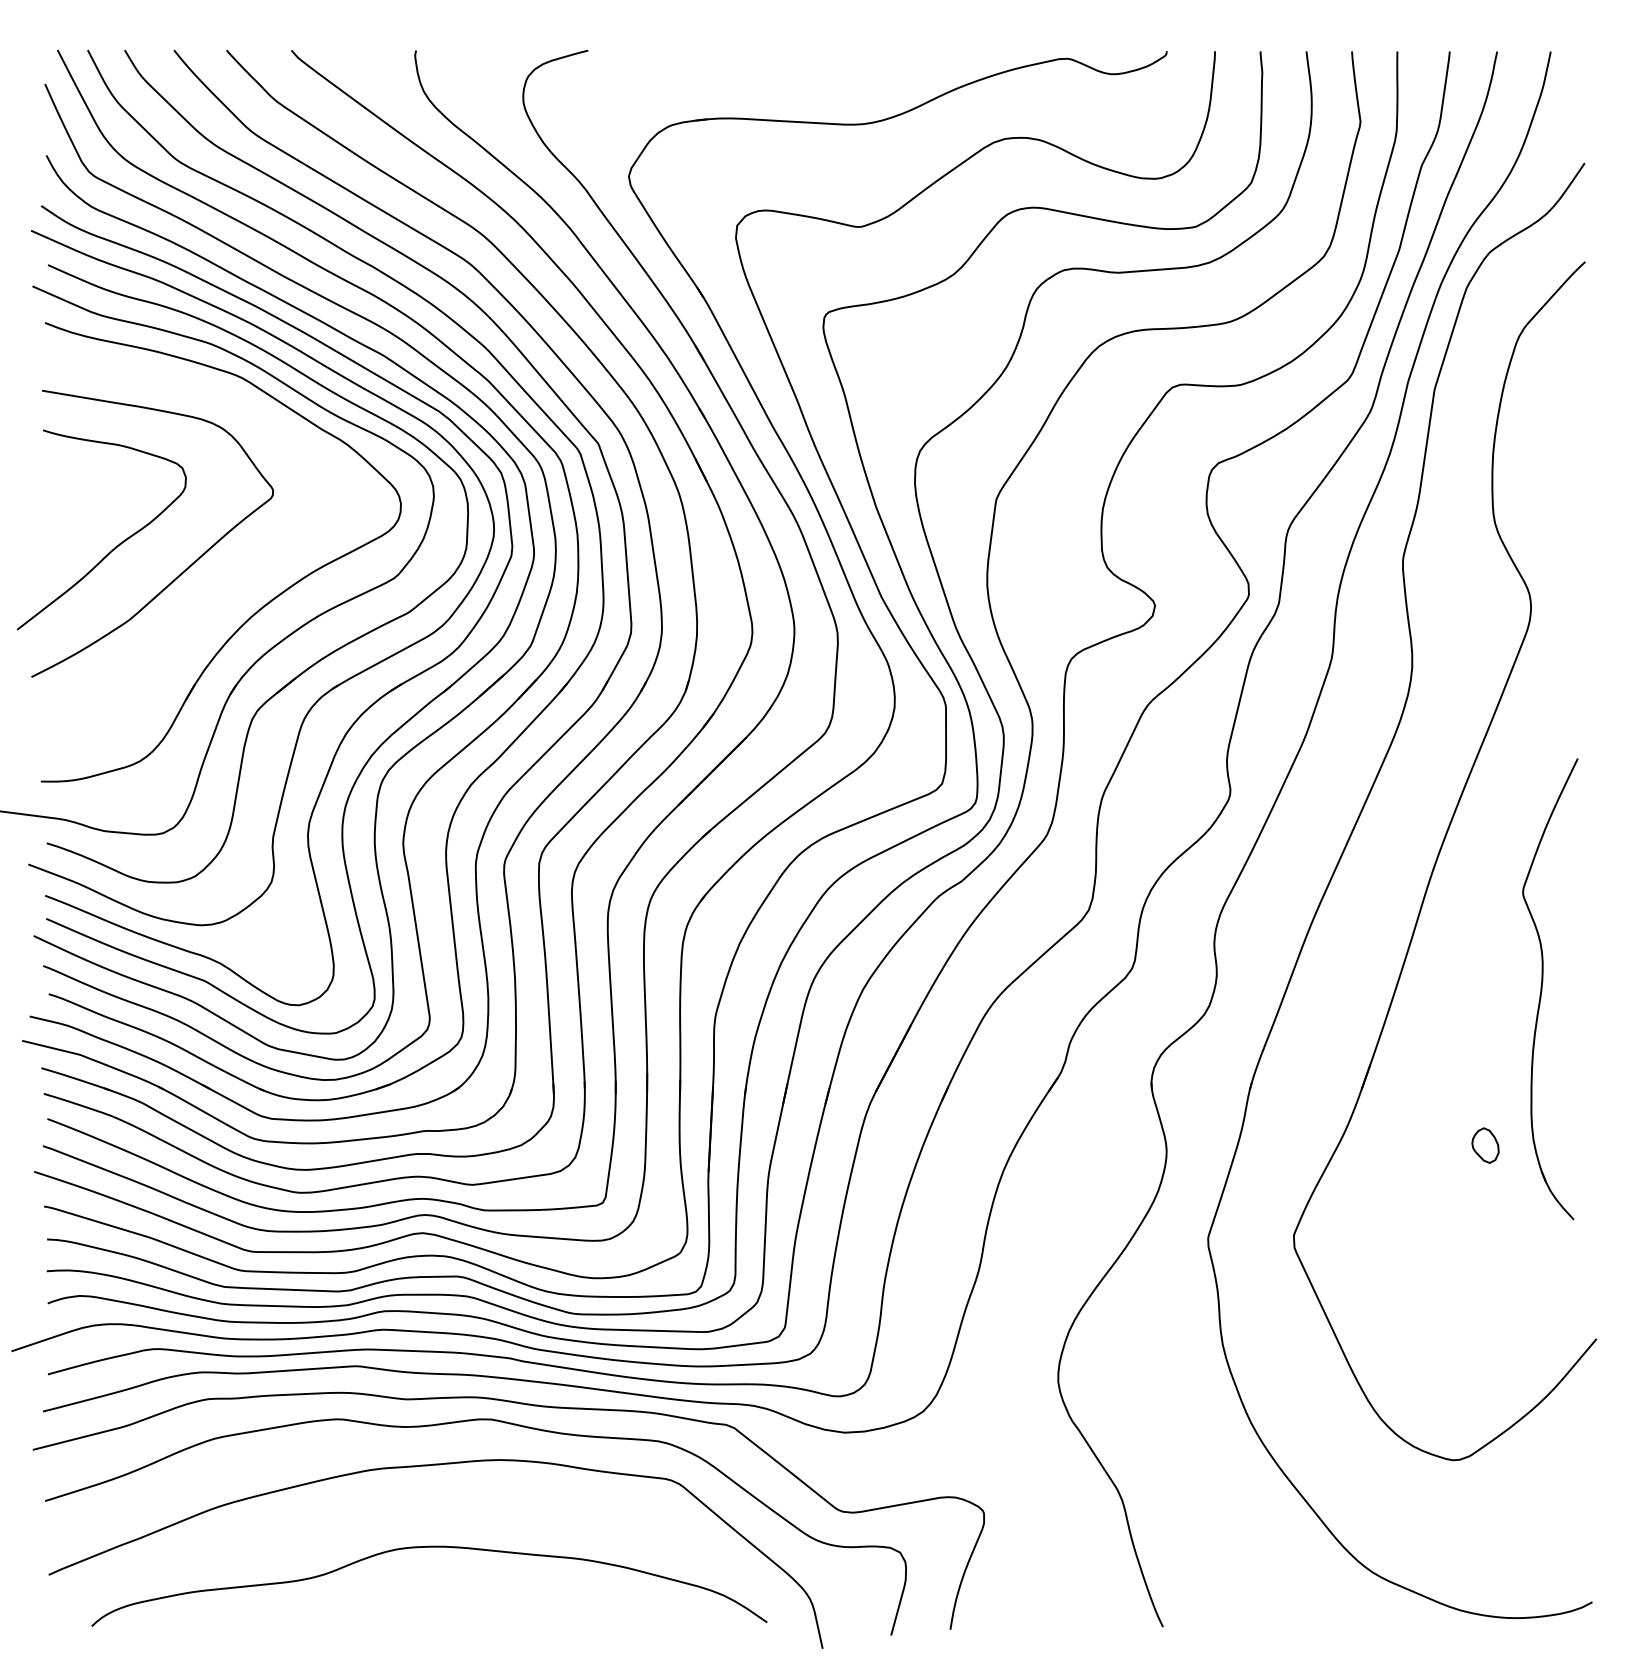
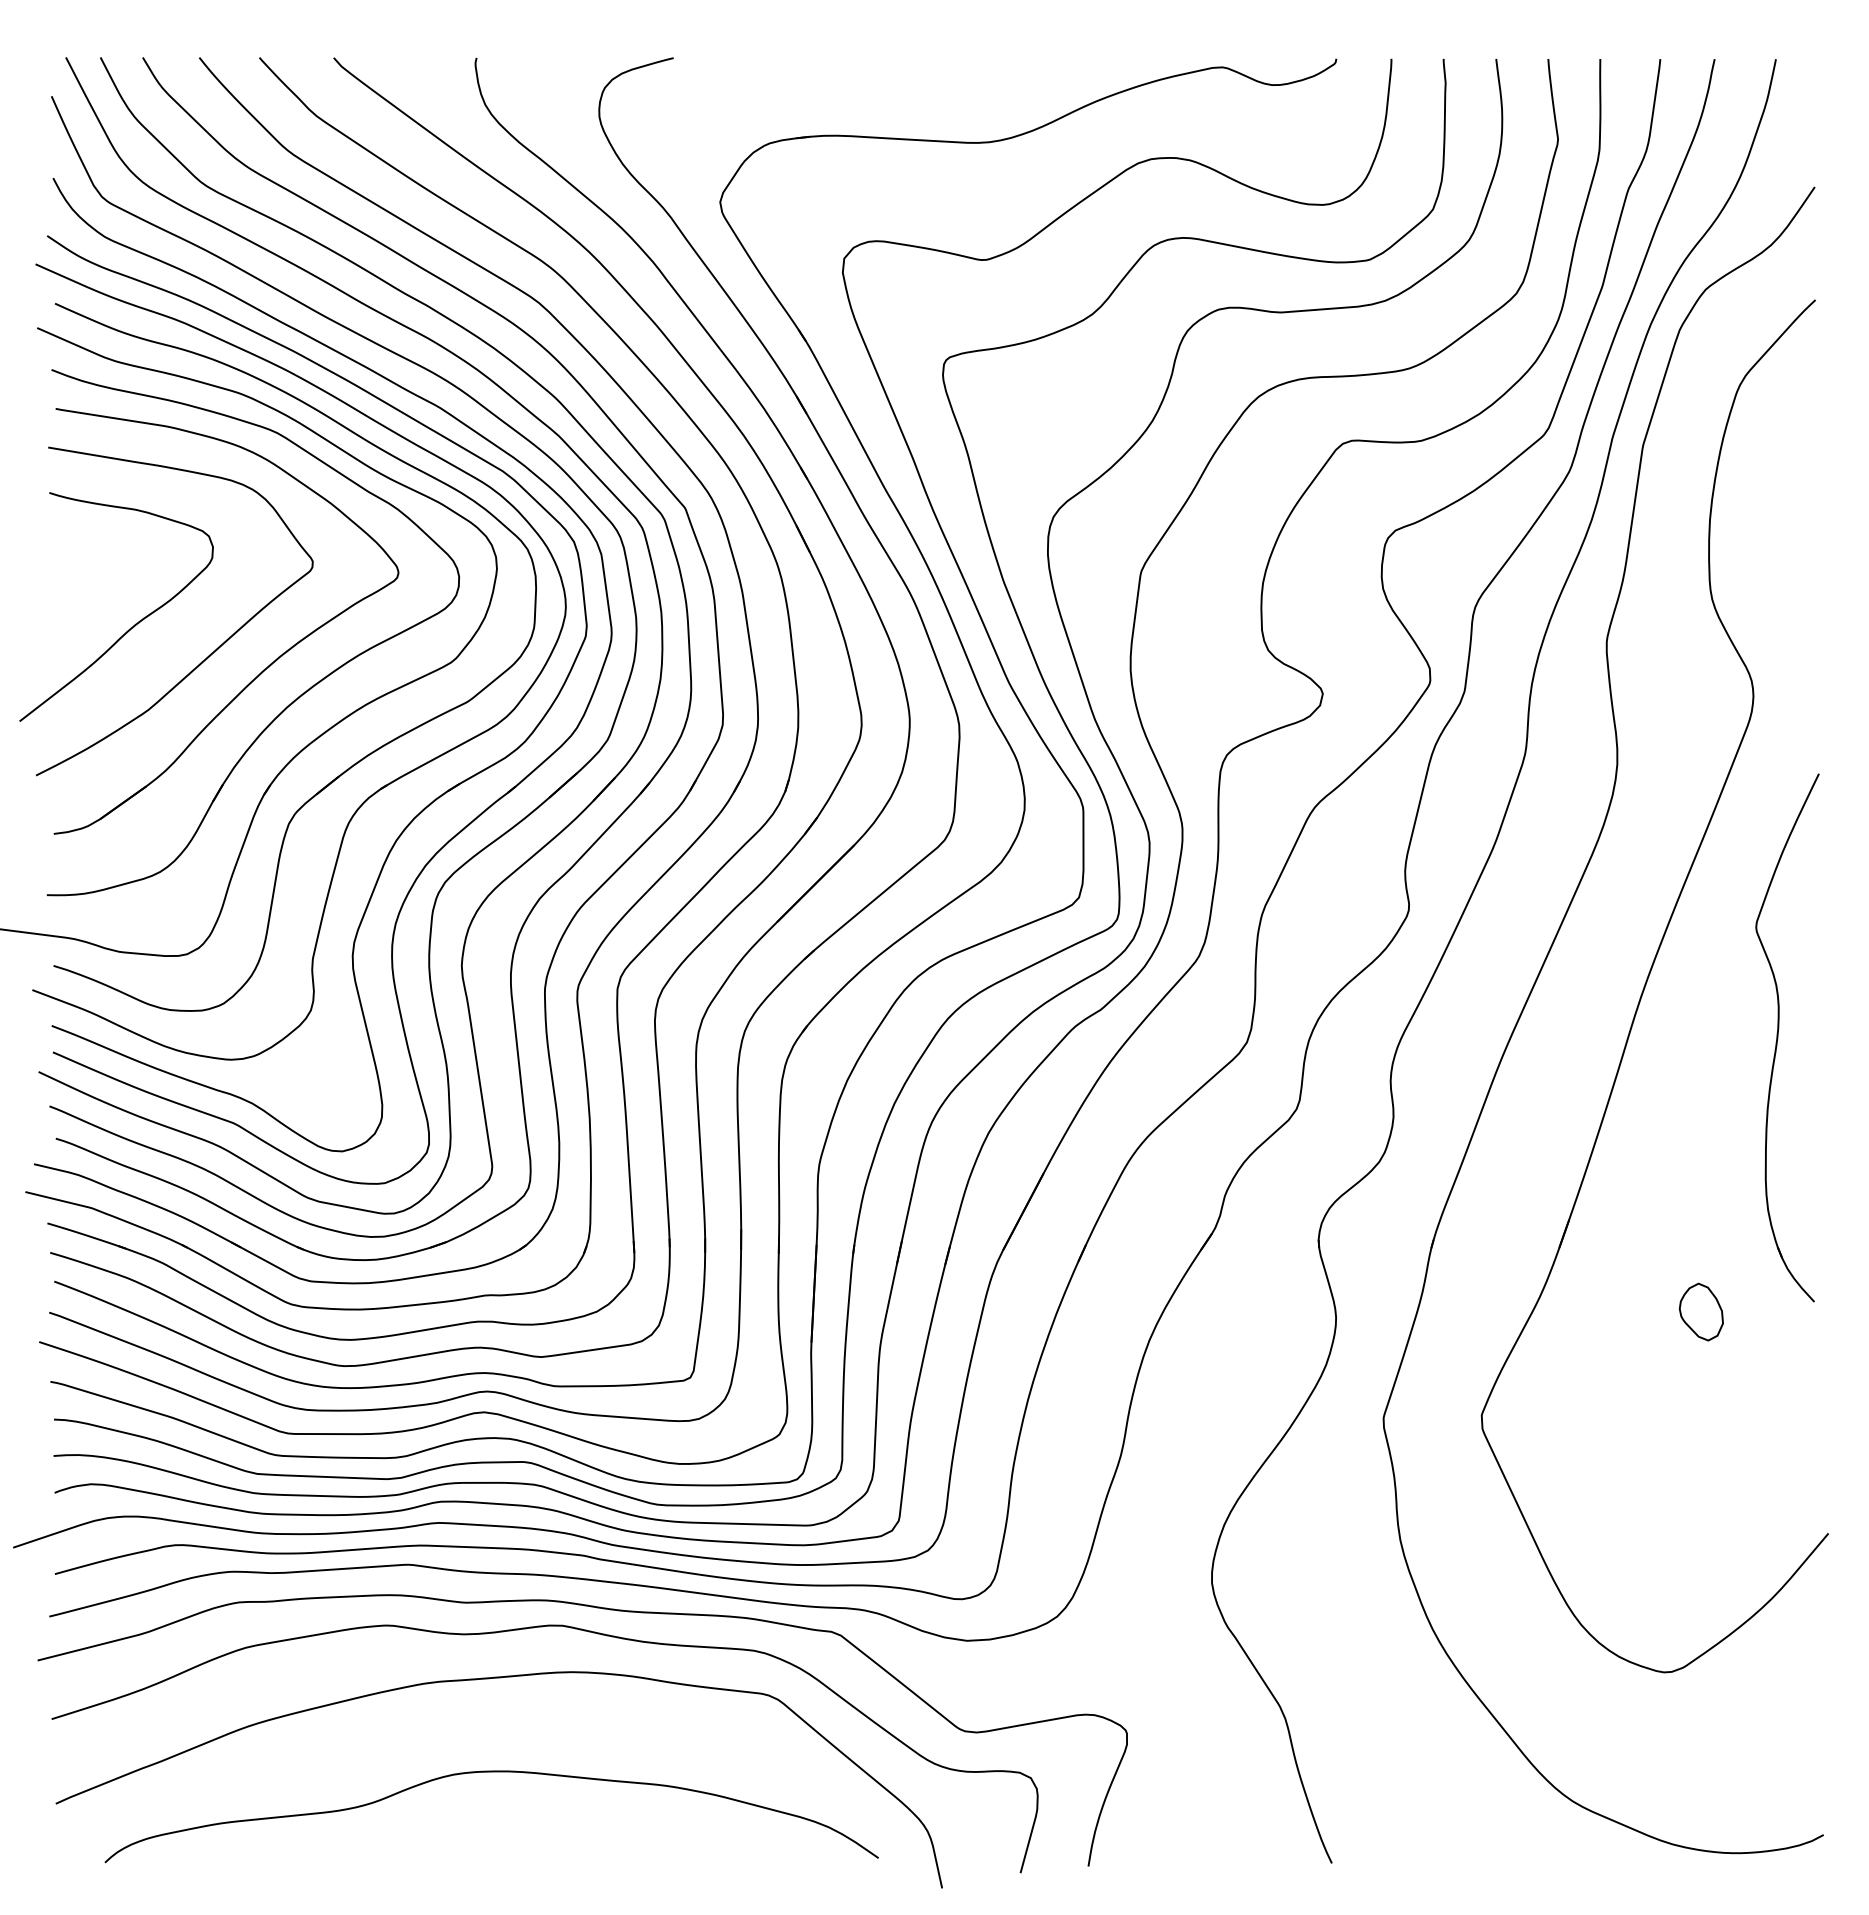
part: (230, 583) -> (264, 668), added
part: (1542, 988) -> (1778, 1037), moved
part: (1484, 1145) -> (1700, 1311), size x1.43

